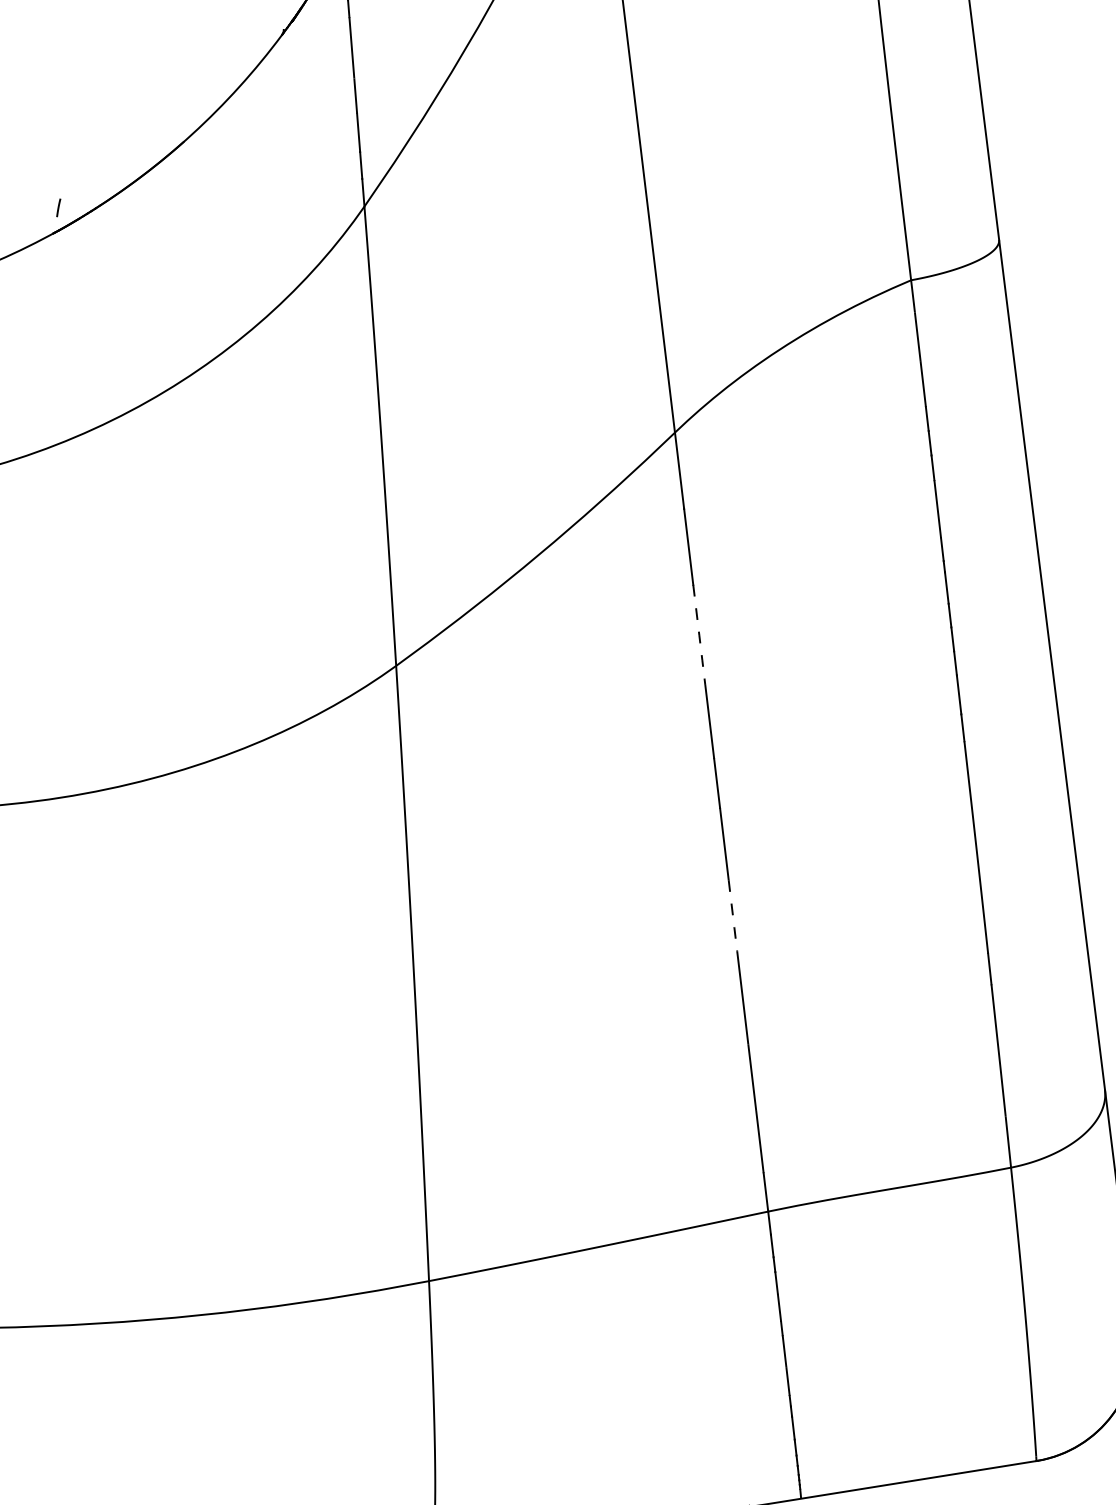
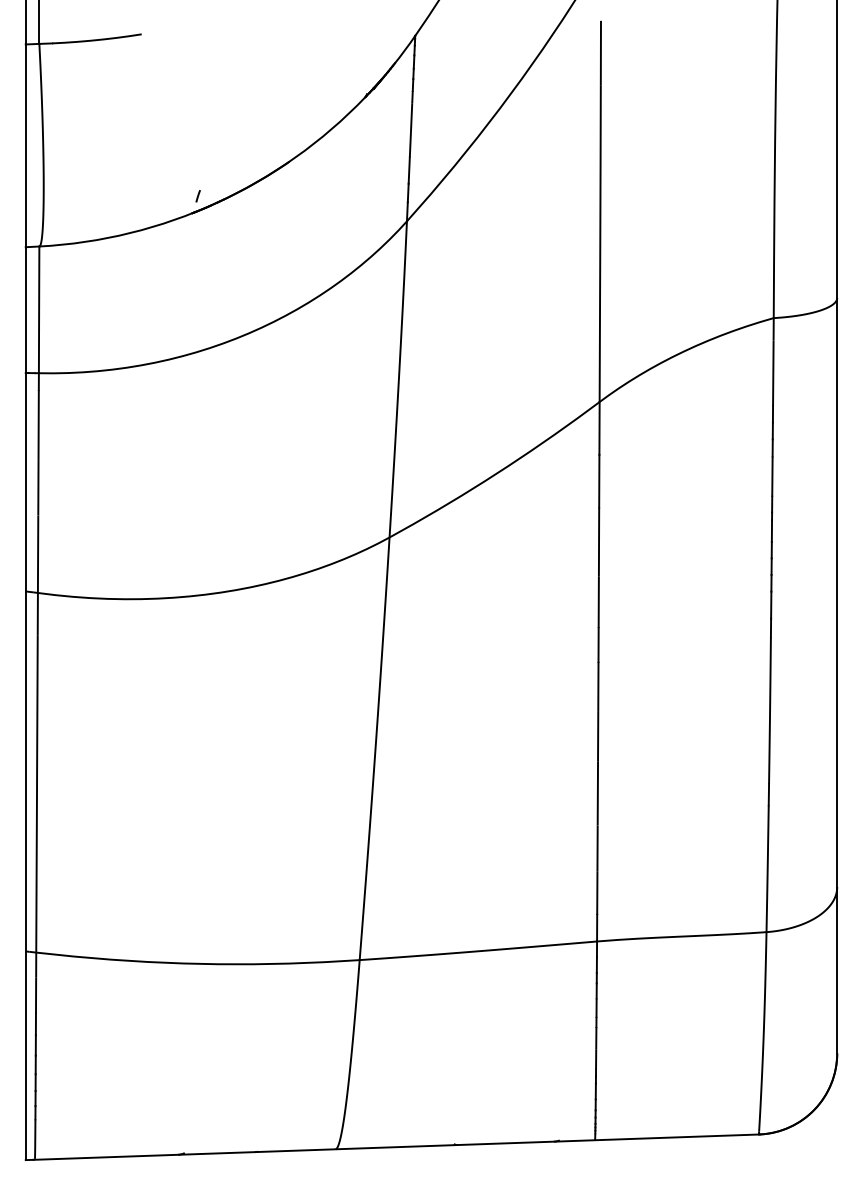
line: (700, 636) -> (599, 543), dashed -> solid
line: (733, 916) -> (598, 737), dashed -> solid

